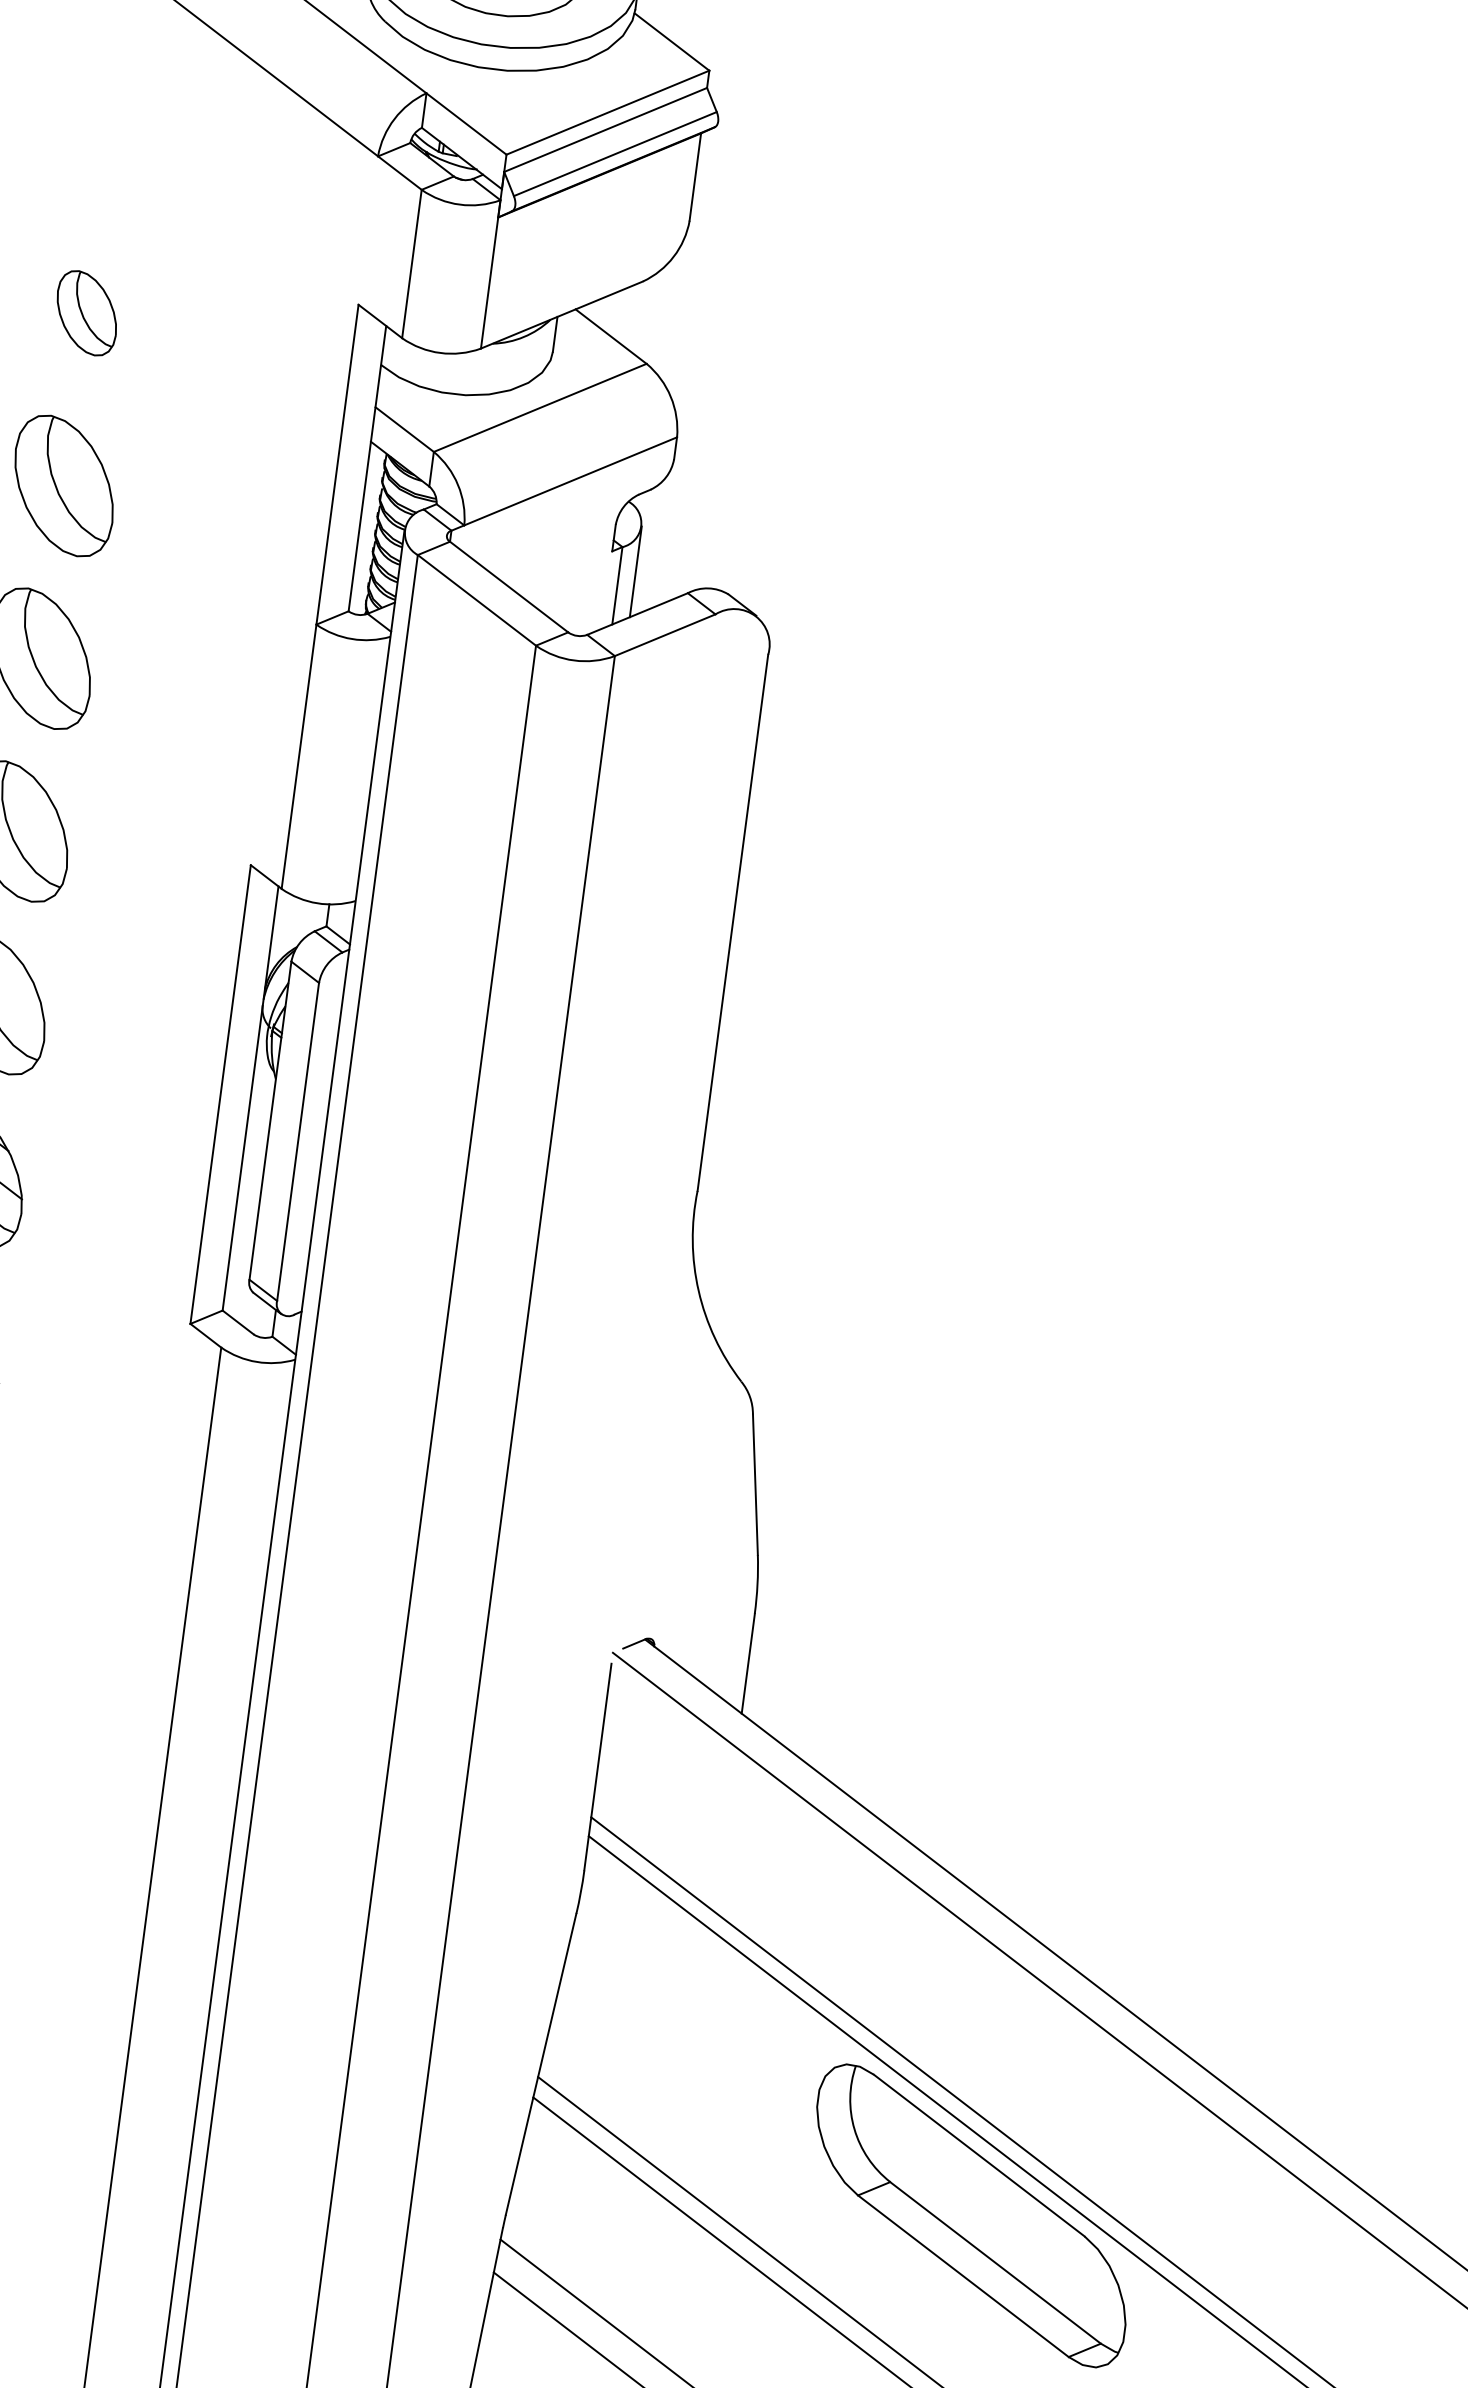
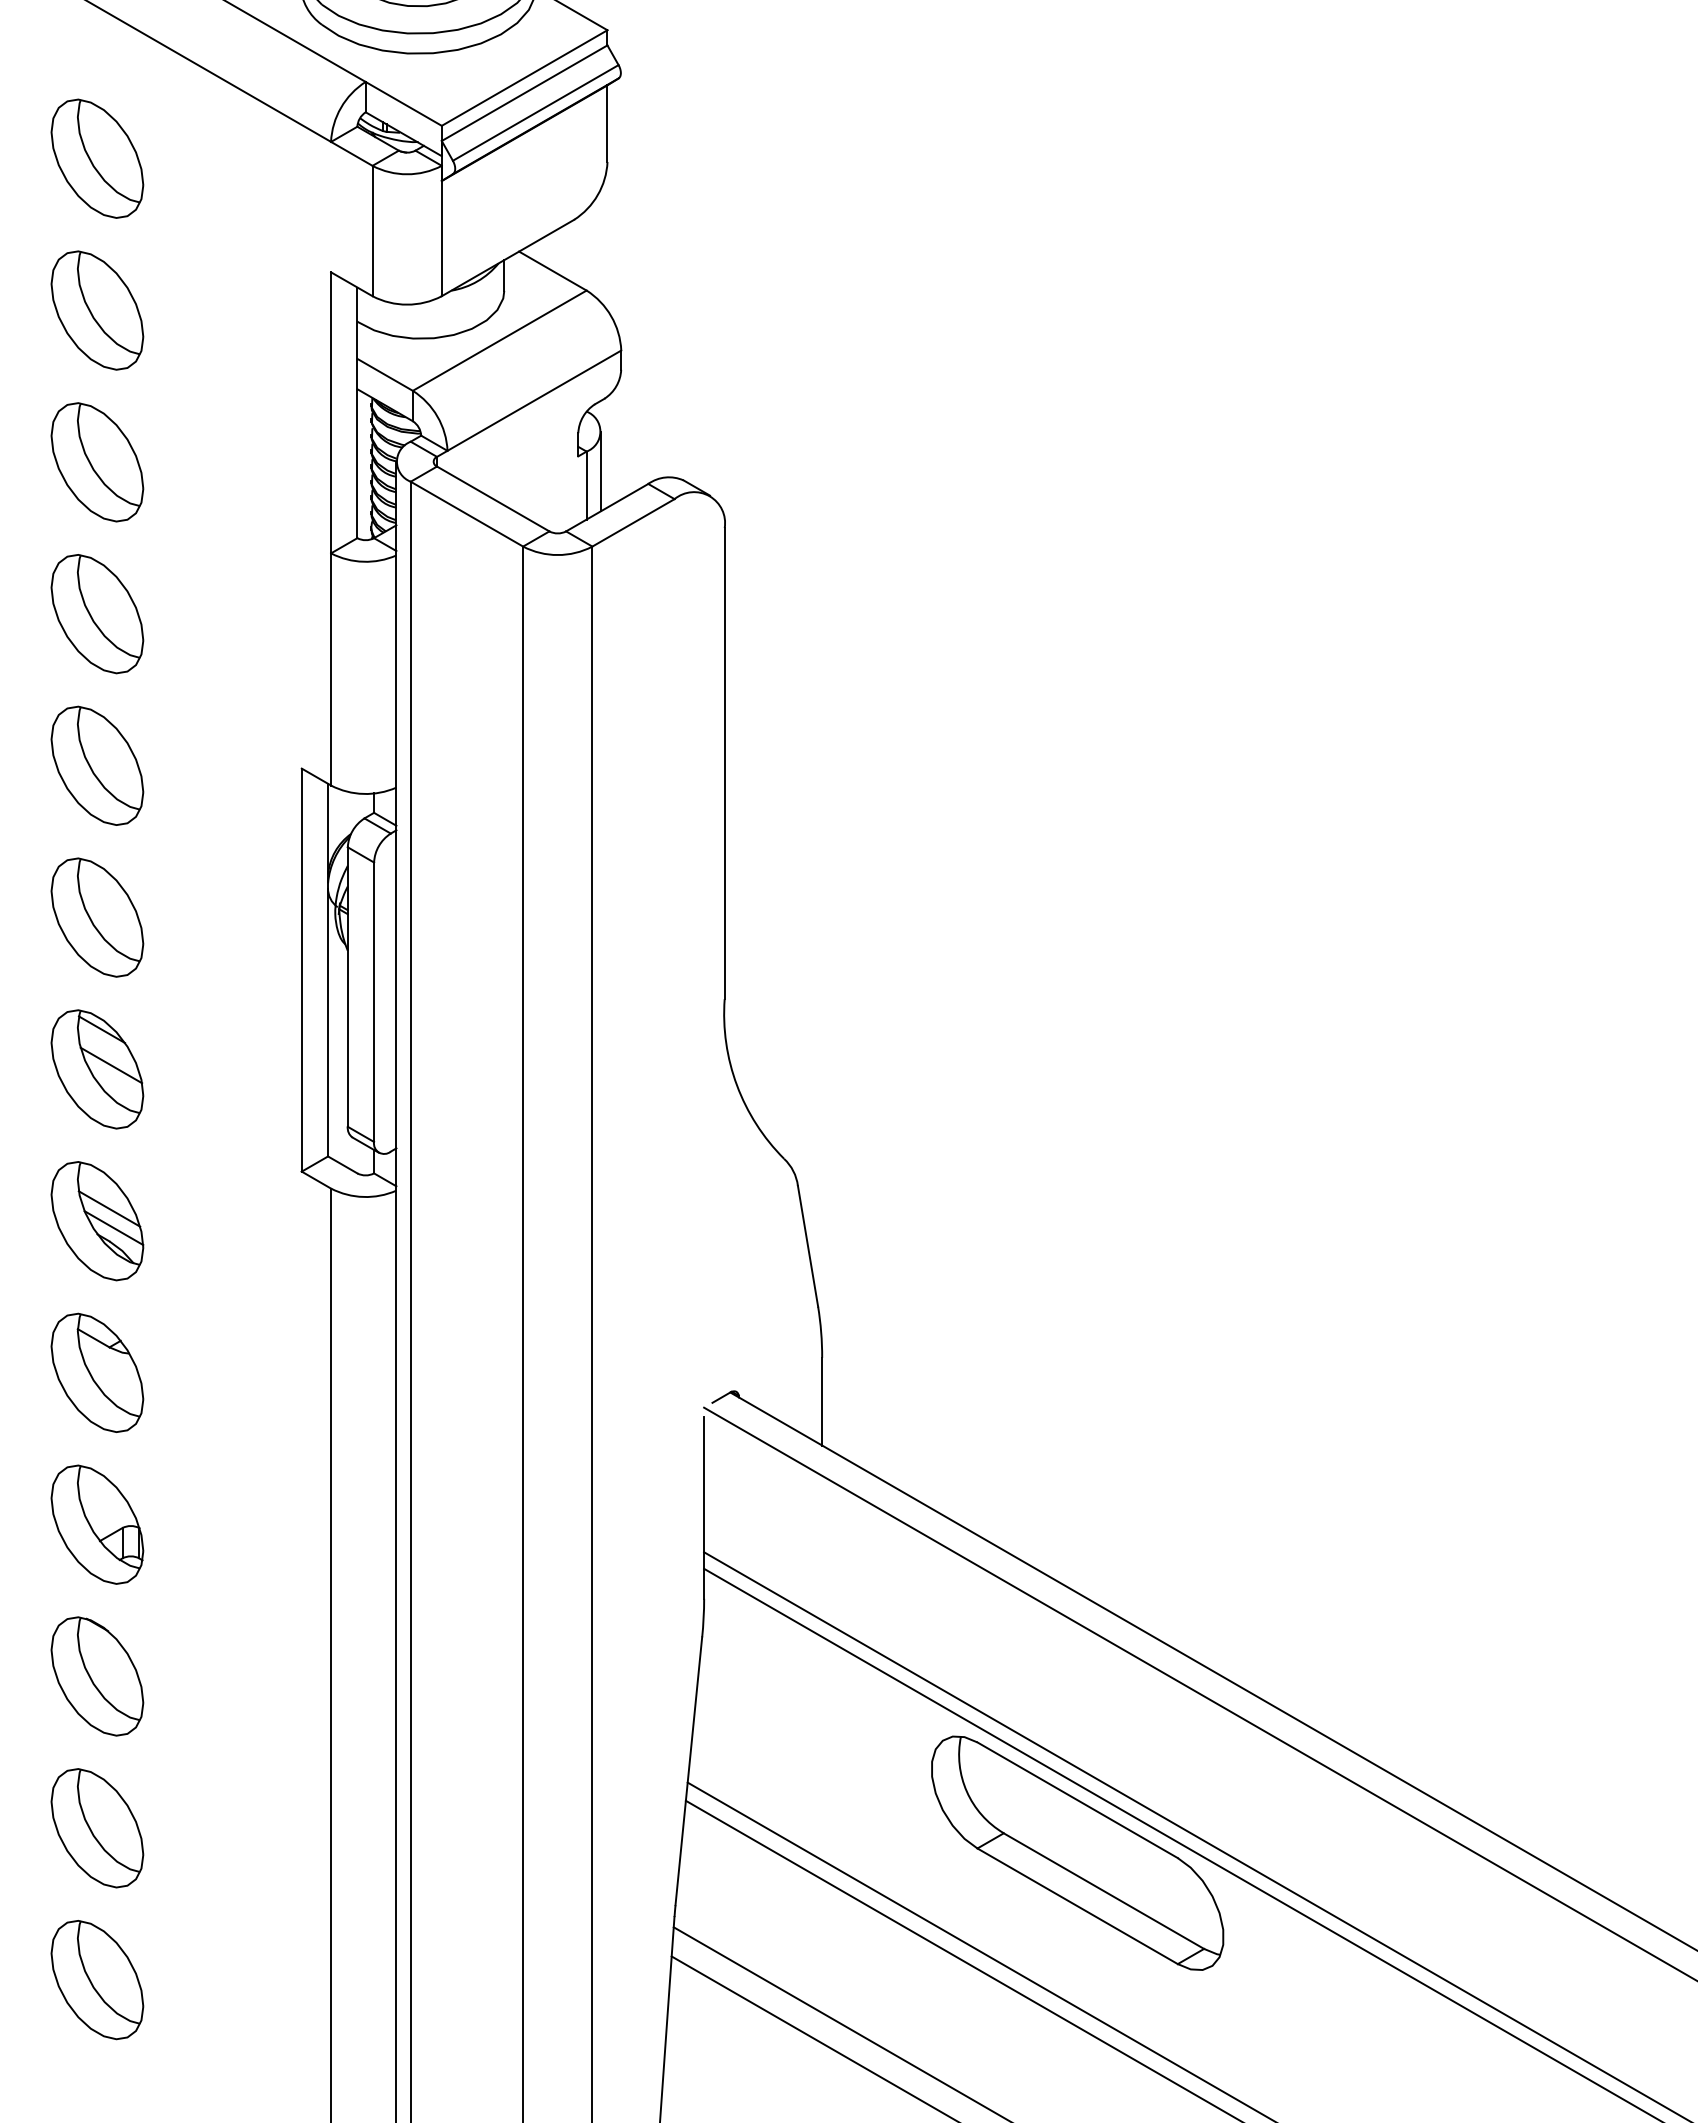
part: (109, 140) -> (97, 158), added
part: (86, 313) -> (97, 310), size x1.67

